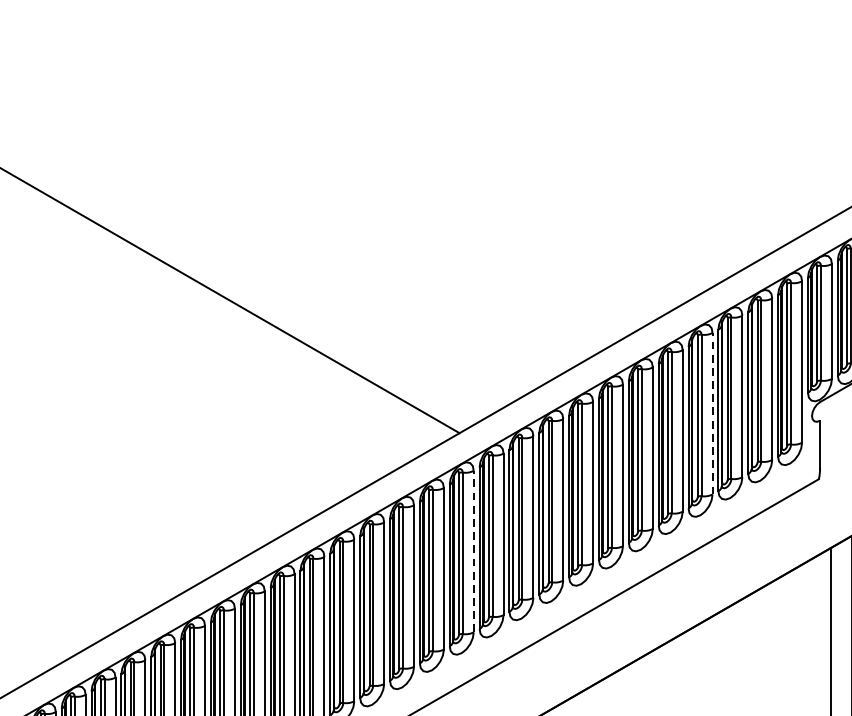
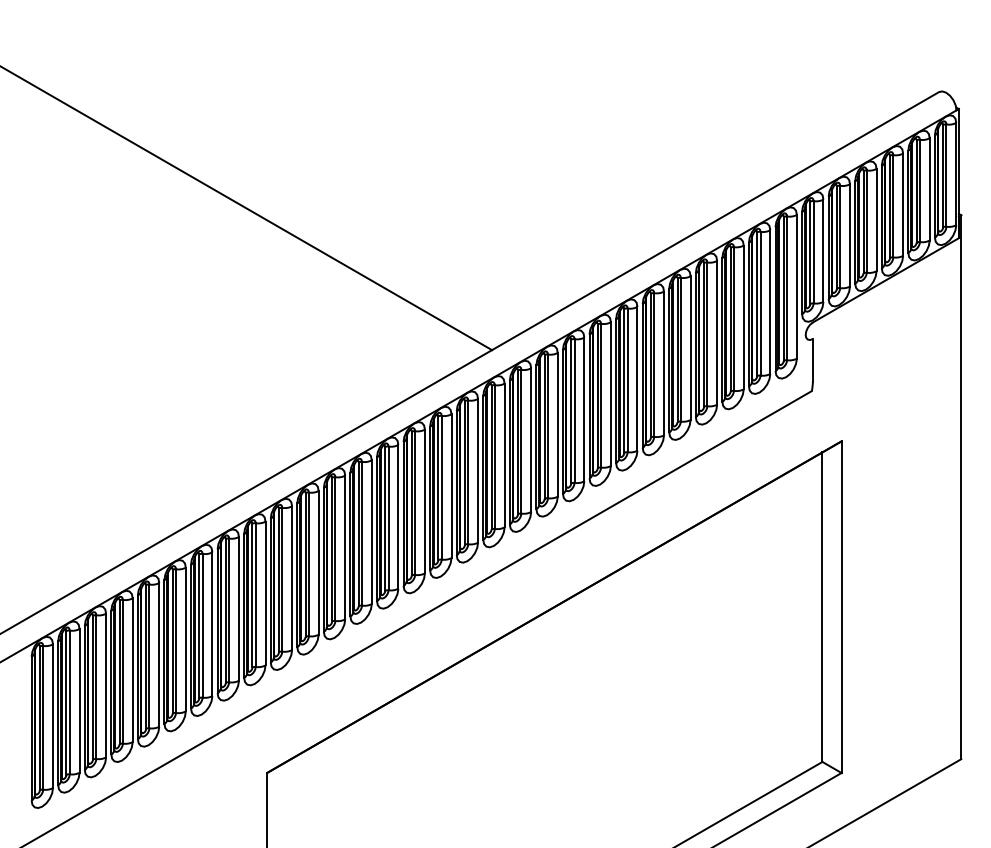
line: (712, 413) -> (717, 332), dashed -> solid
line: (473, 551) -> (504, 455), dashed -> solid

